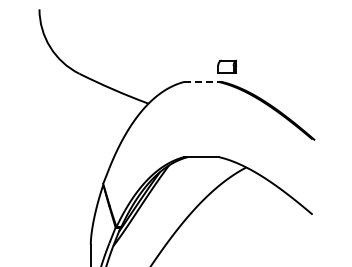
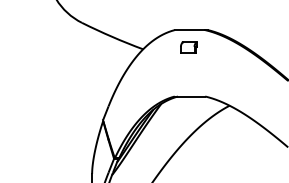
part: (227, 66) -> (189, 47), moved
line: (202, 81) -> (190, 29), dashed -> solid

